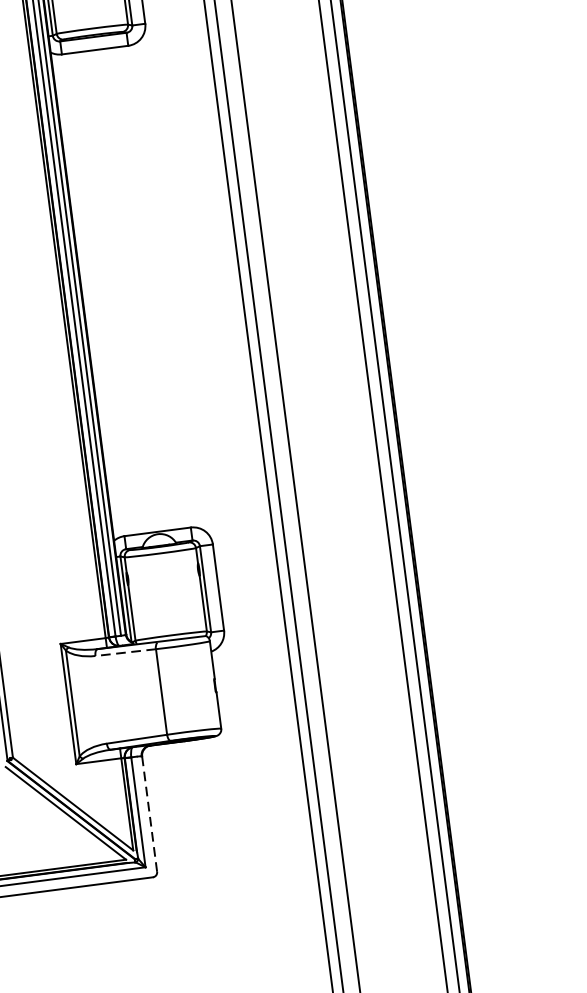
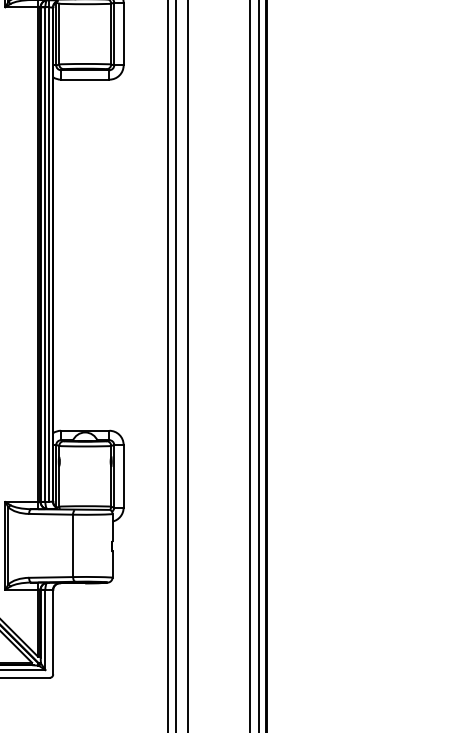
line: (124, 652) -> (50, 514), dashed -> solid
line: (150, 814) -> (53, 632), dashed -> solid

